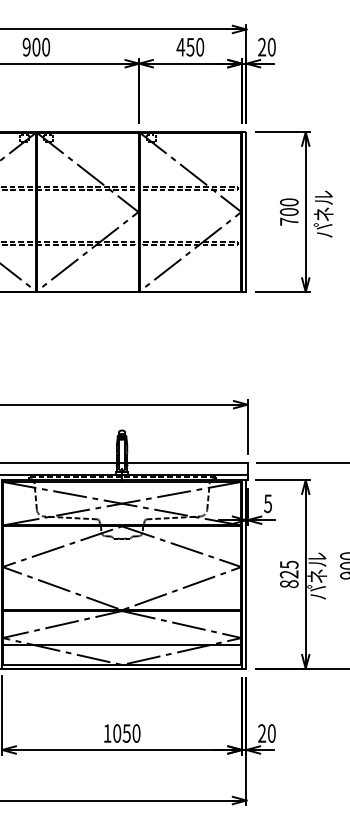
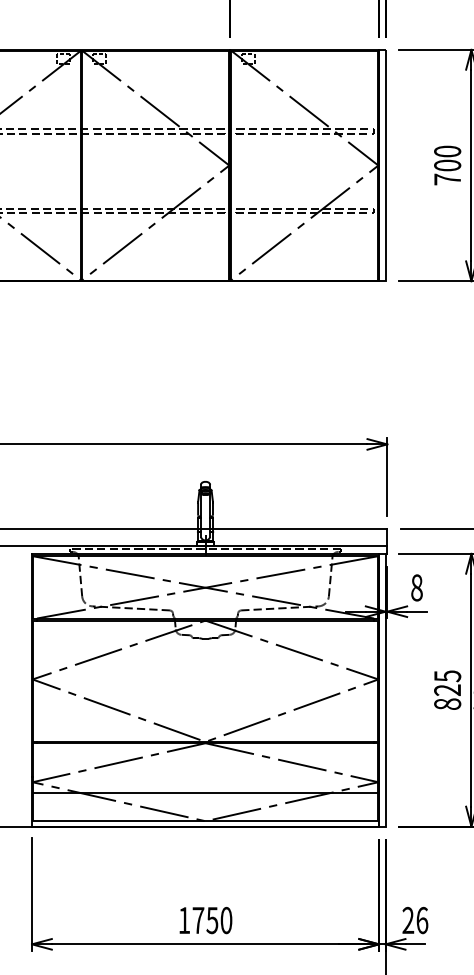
text: (268, 503) -> (417, 587), 5 -> 8
text: (117, 733) -> (198, 920), 1050 -> 1750
text: (271, 733) -> (421, 920), 20 -> 26

